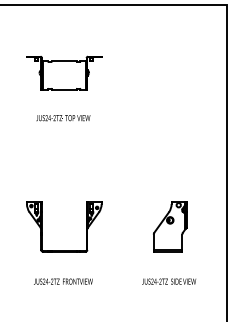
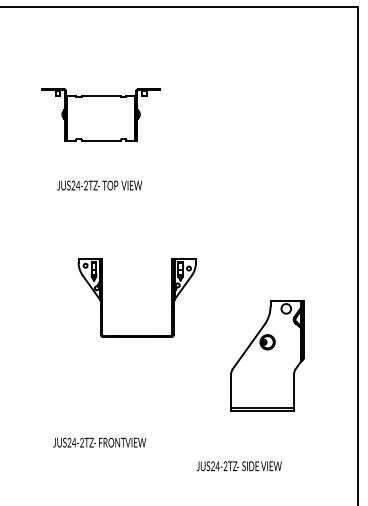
part: (42, 226) -> (103, 297), moved
part: (170, 226) -> (268, 355), size x1.4
text: (169, 281) -> (239, 466), moved

